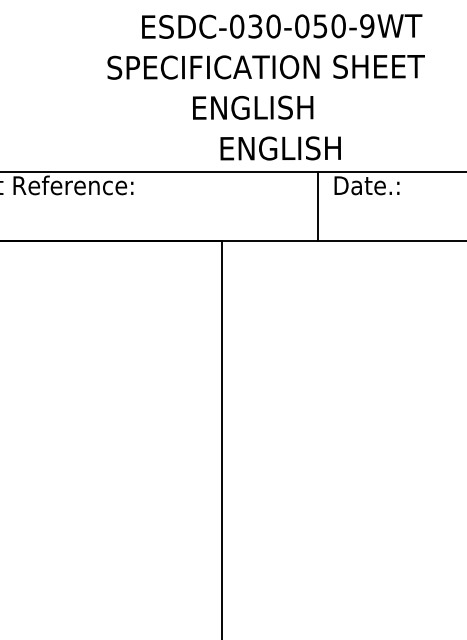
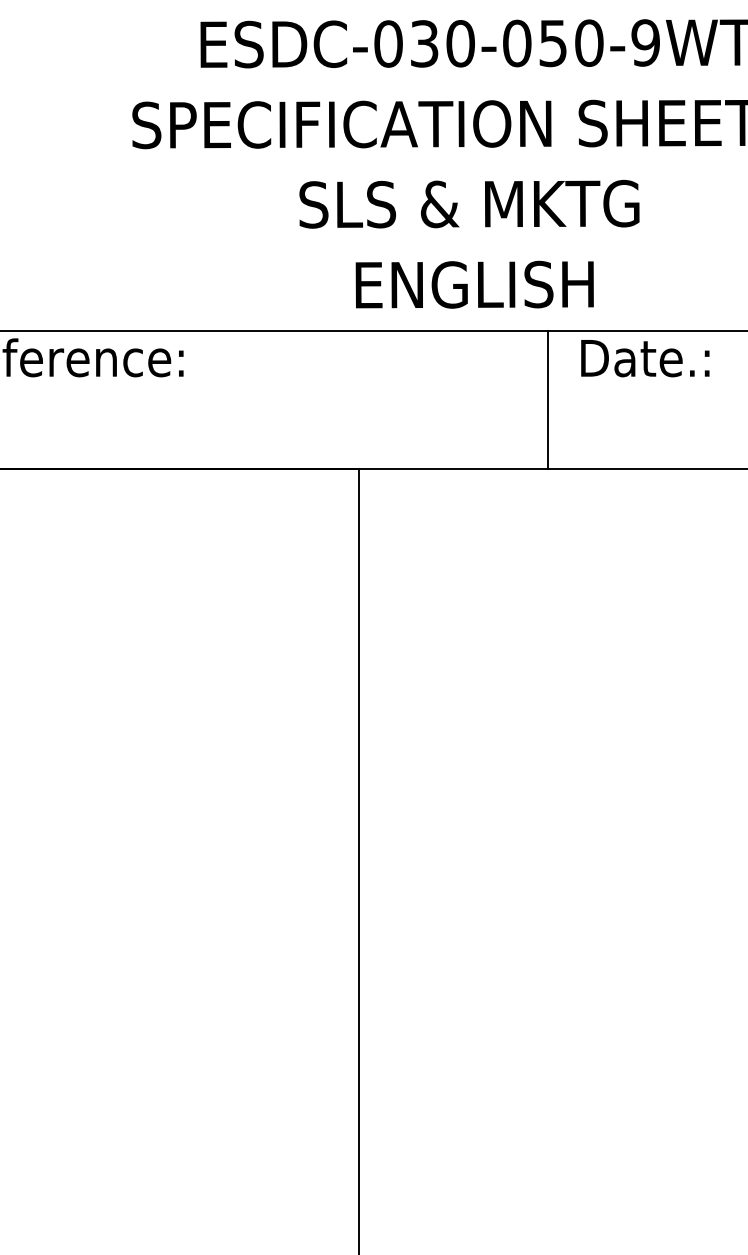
text: (278, 107) -> (470, 203), ENGLISH -> SLS & MKTG

